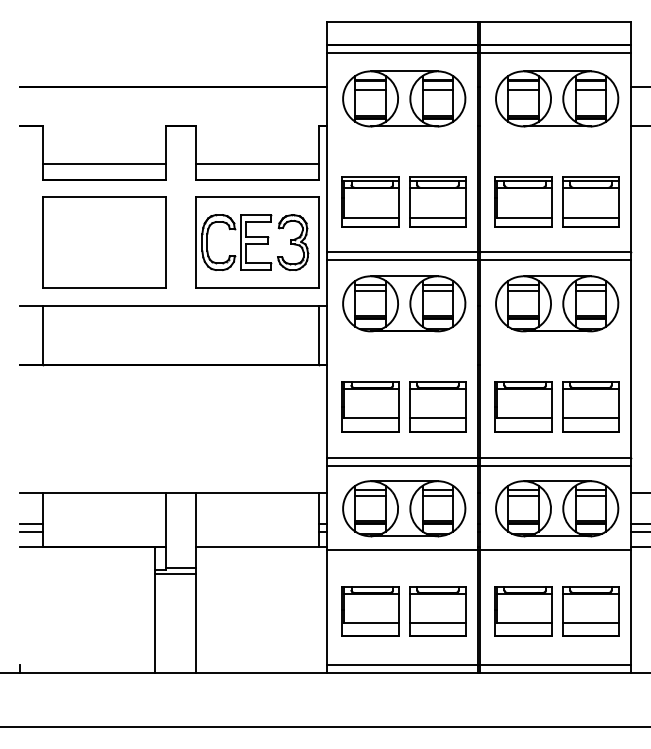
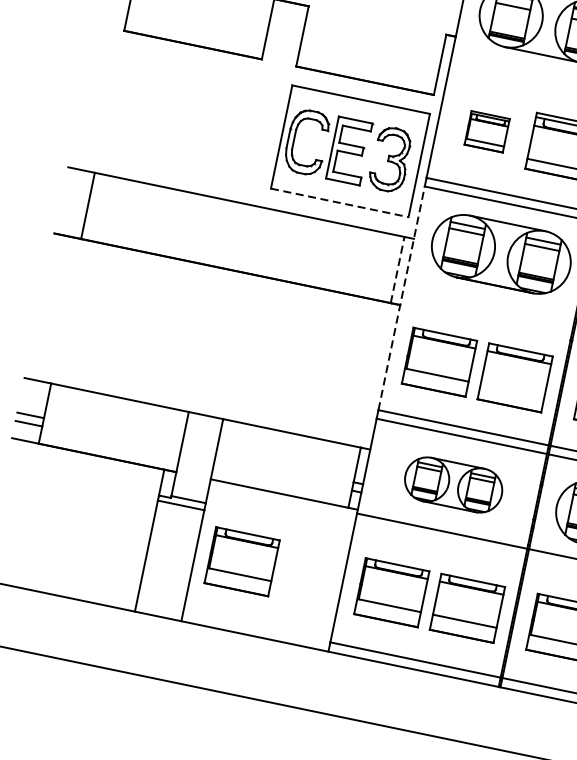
line: (104, 163) -> (196, 26), removed
line: (257, 163) -> (368, 62), removed
part: (370, 201) -> (487, 131), size x0.6
part: (104, 242) -> (178, 115), removed
line: (257, 288) -> (339, 202), solid -> dashed
line: (318, 334) -> (397, 268), solid -> dashed
line: (327, 358) -> (402, 298), solid -> dashed
line: (437, 418) -> (512, 391), removed
part: (404, 508) -> (453, 484), size x0.7
part: (237, 611) -> (242, 561), added

